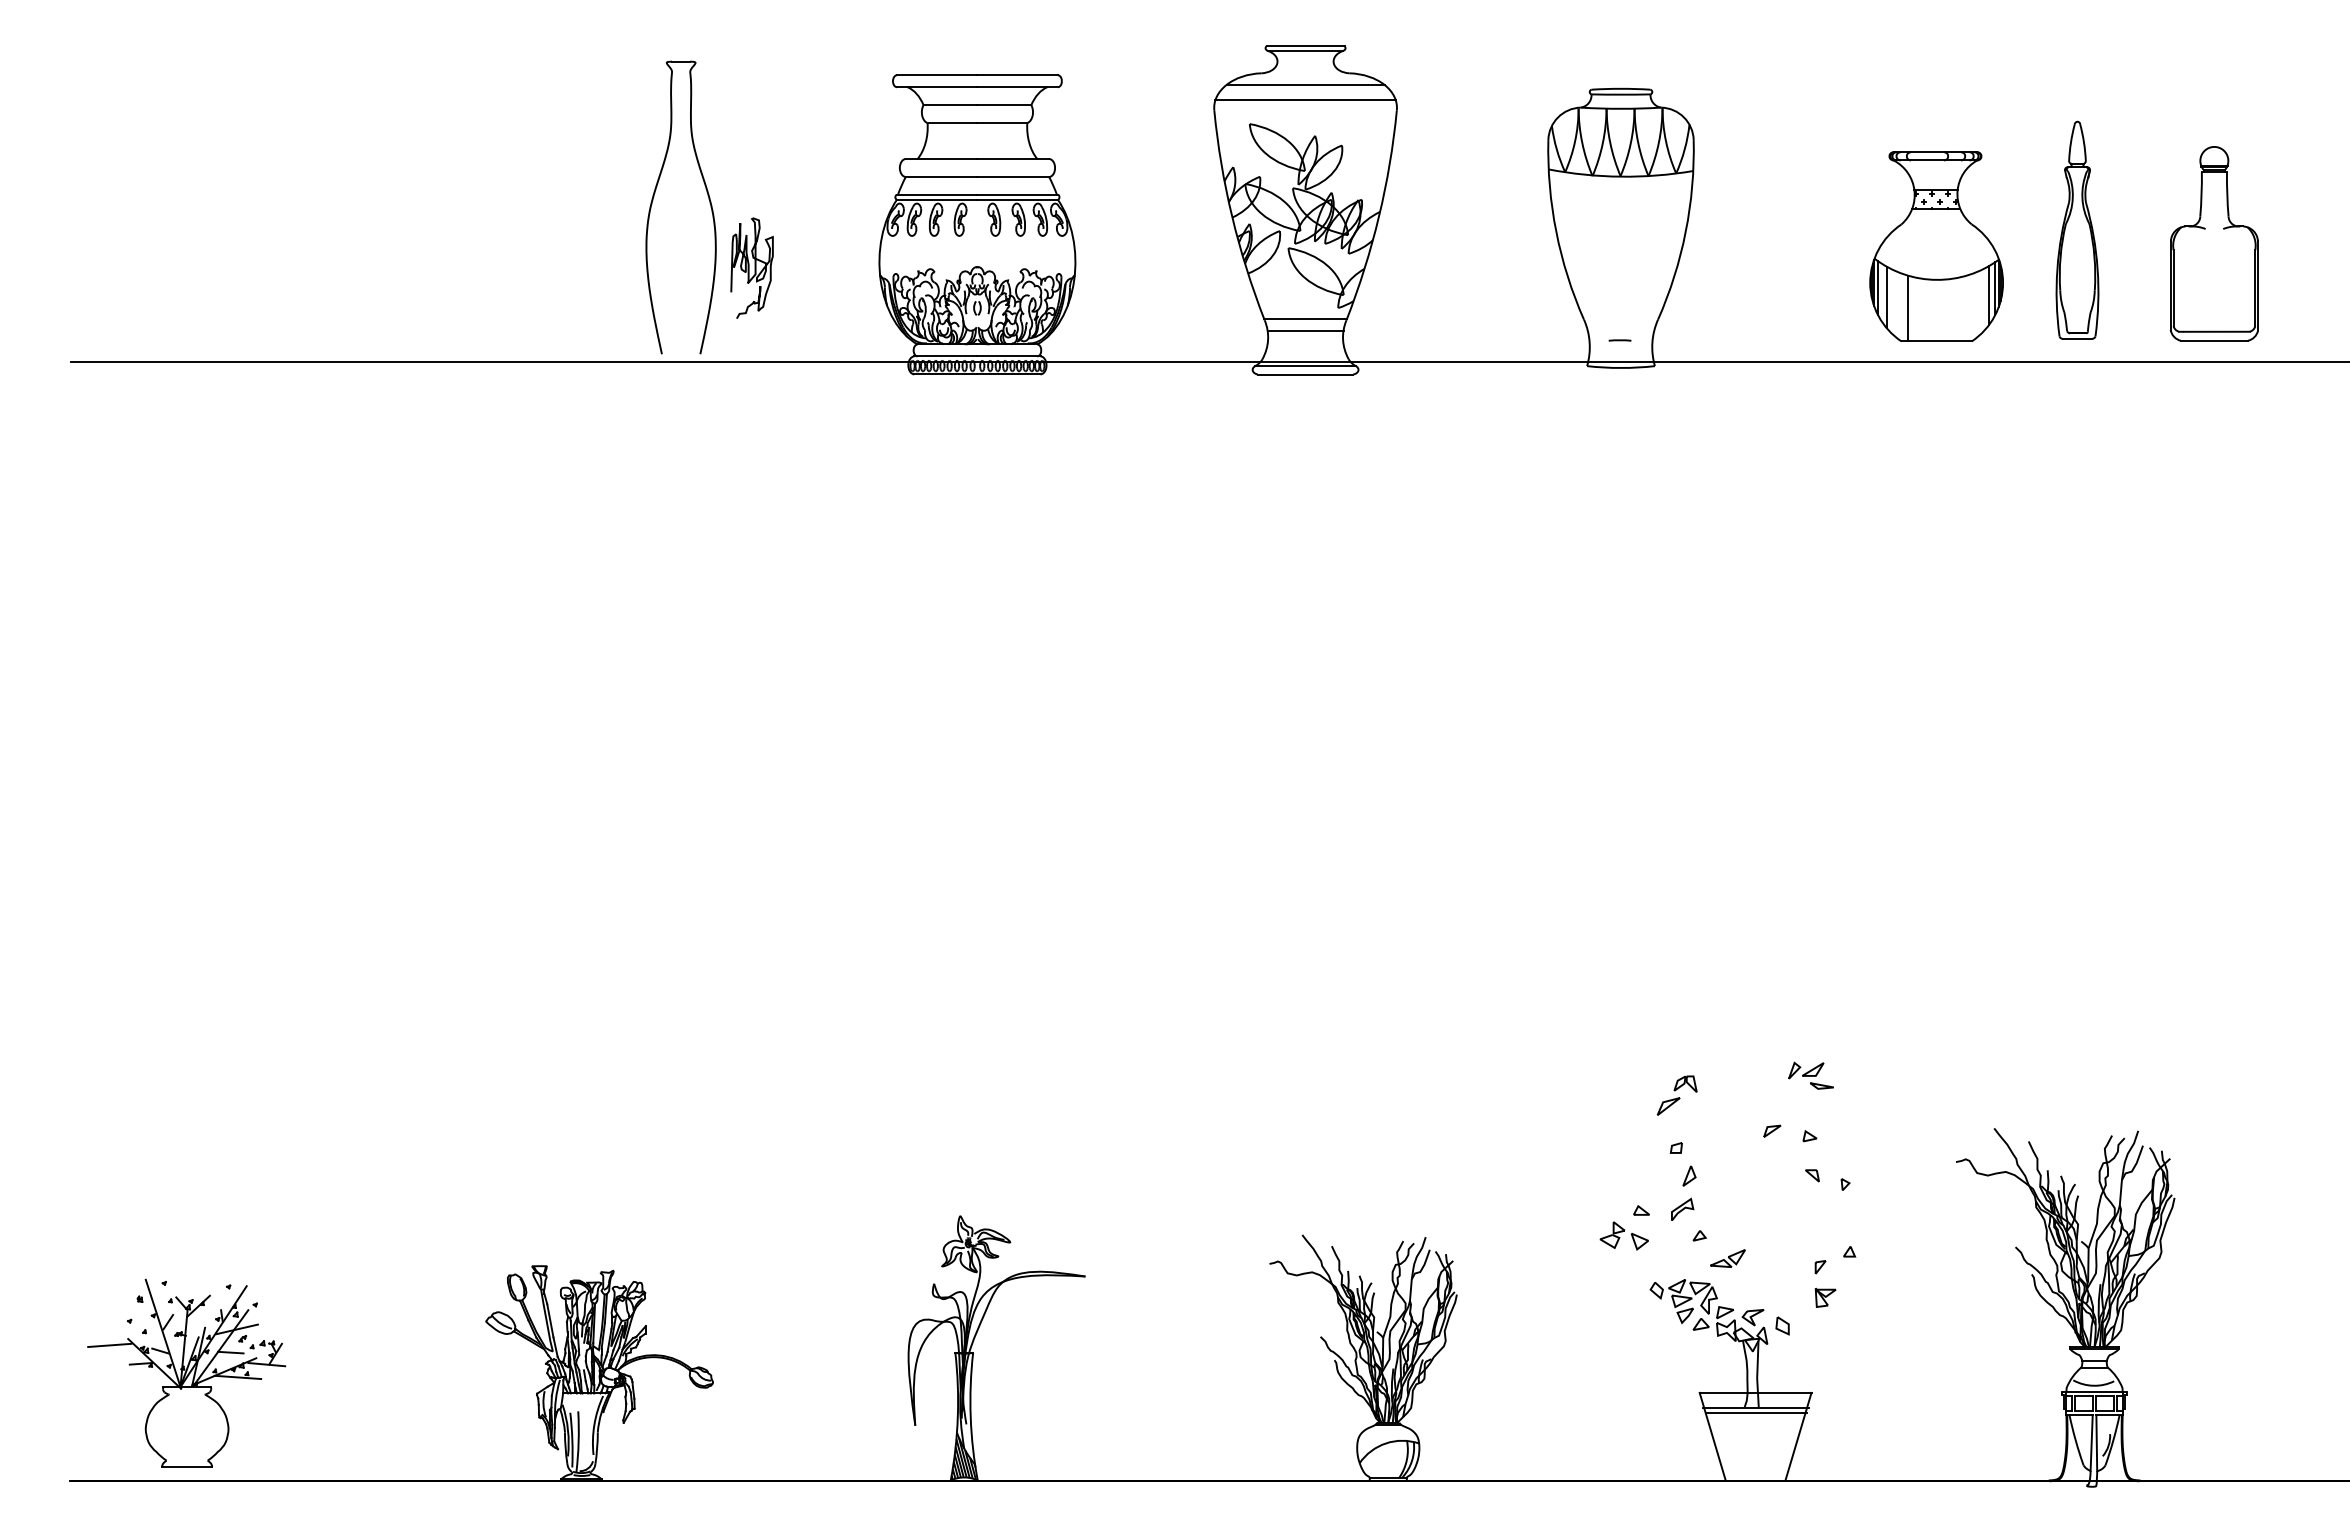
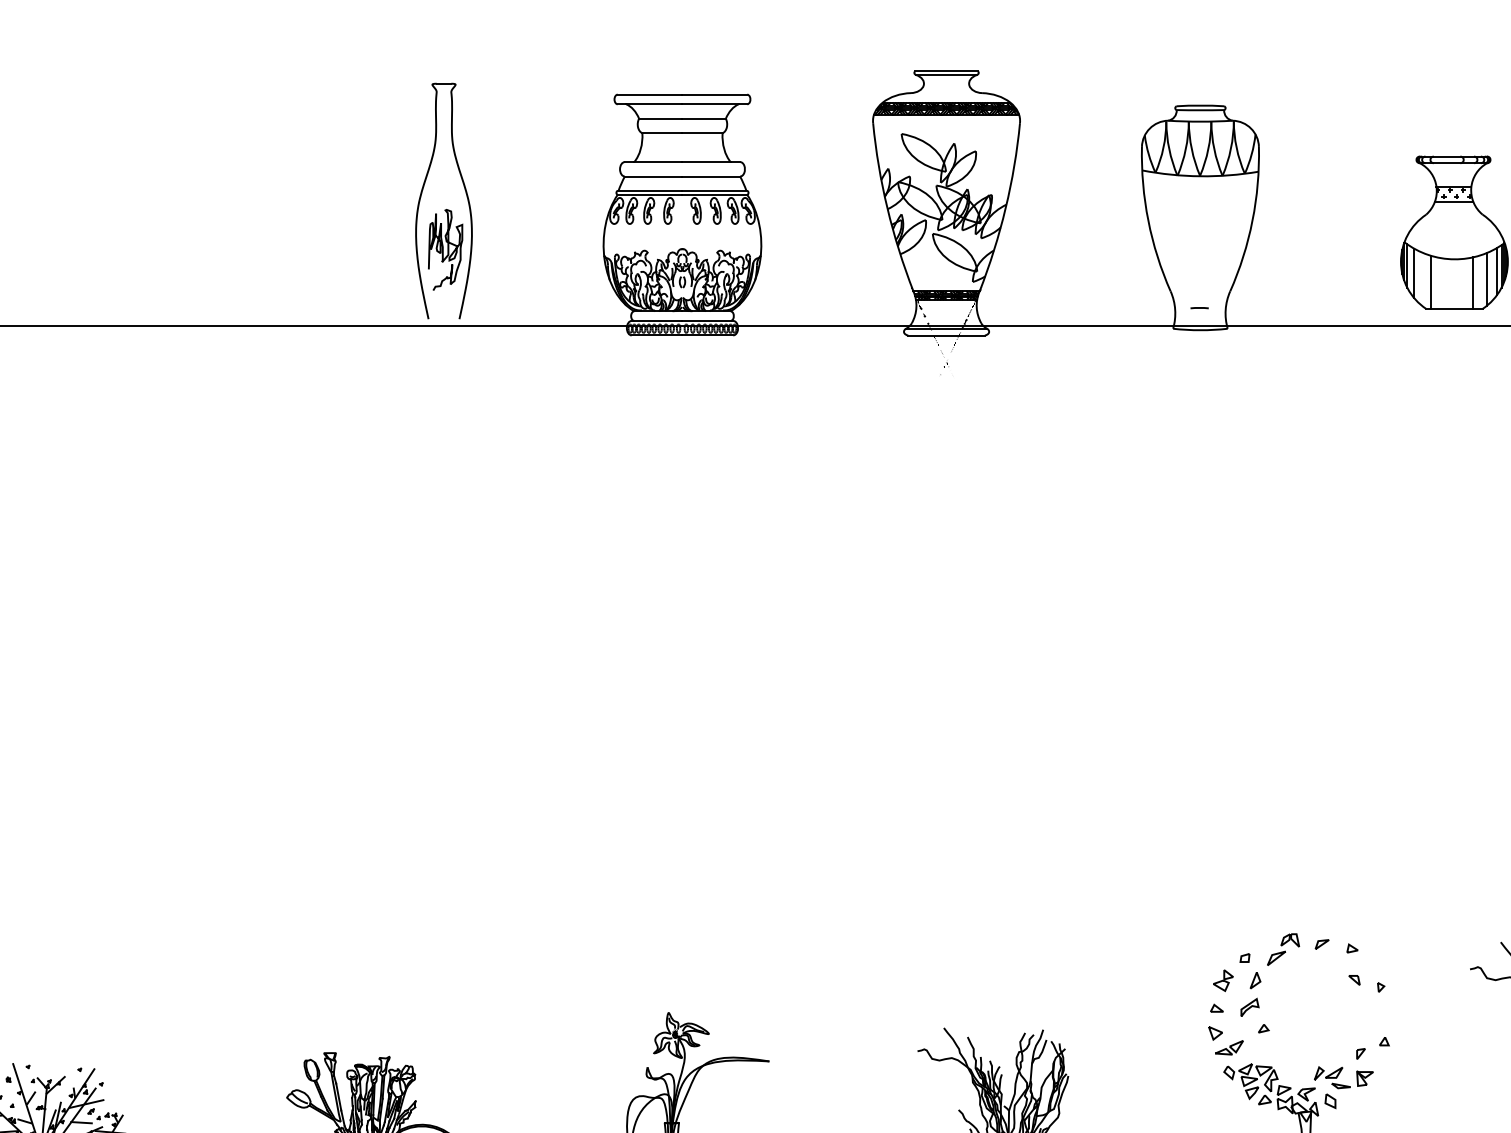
hatch: (1305, 90) -> (946, 106), added
curve: (749, 267) -> (443, 249), moved
line: (1977, 304) -> (1487, 279), added
line: (1959, 309) -> (1472, 283), added
hatch: (1305, 370) -> (946, 332), added
part: (1810, 1075) -> (1332, 1077), moved
part: (1676, 1095) -> (1282, 949), moved
part: (1611, 1234) -> (1222, 980), moved
part: (1727, 1258) -> (1228, 1047), moved

